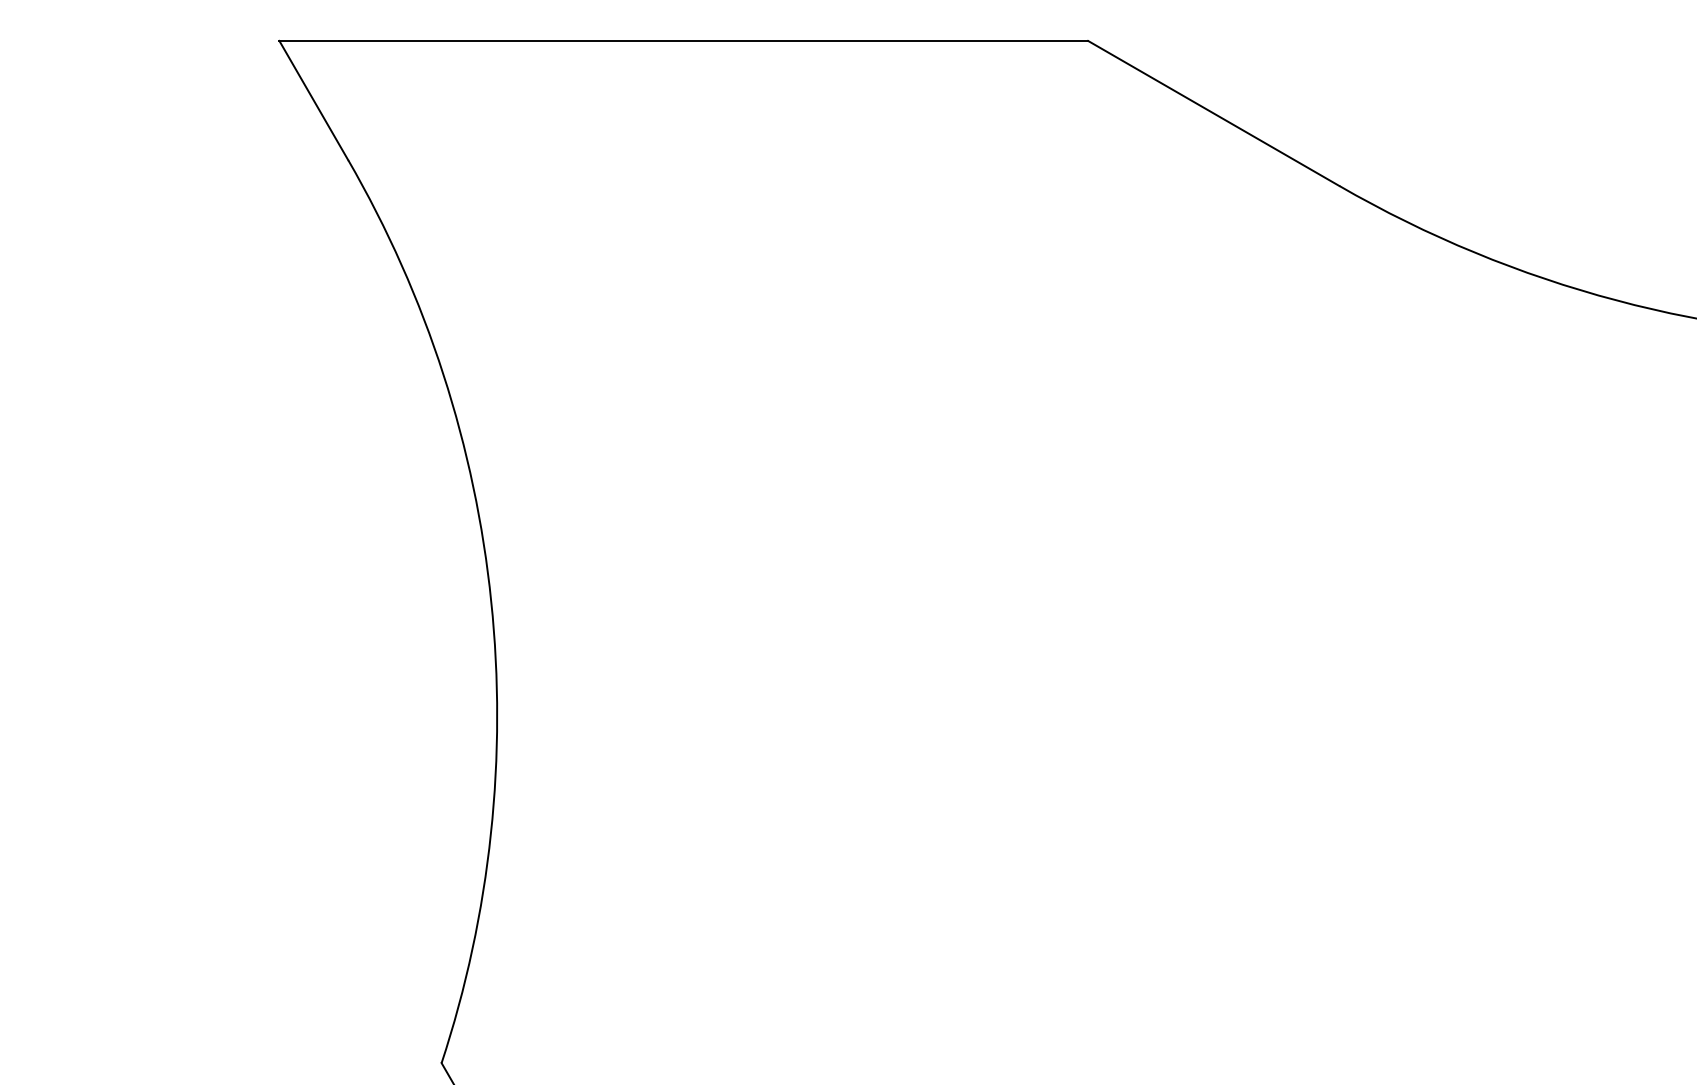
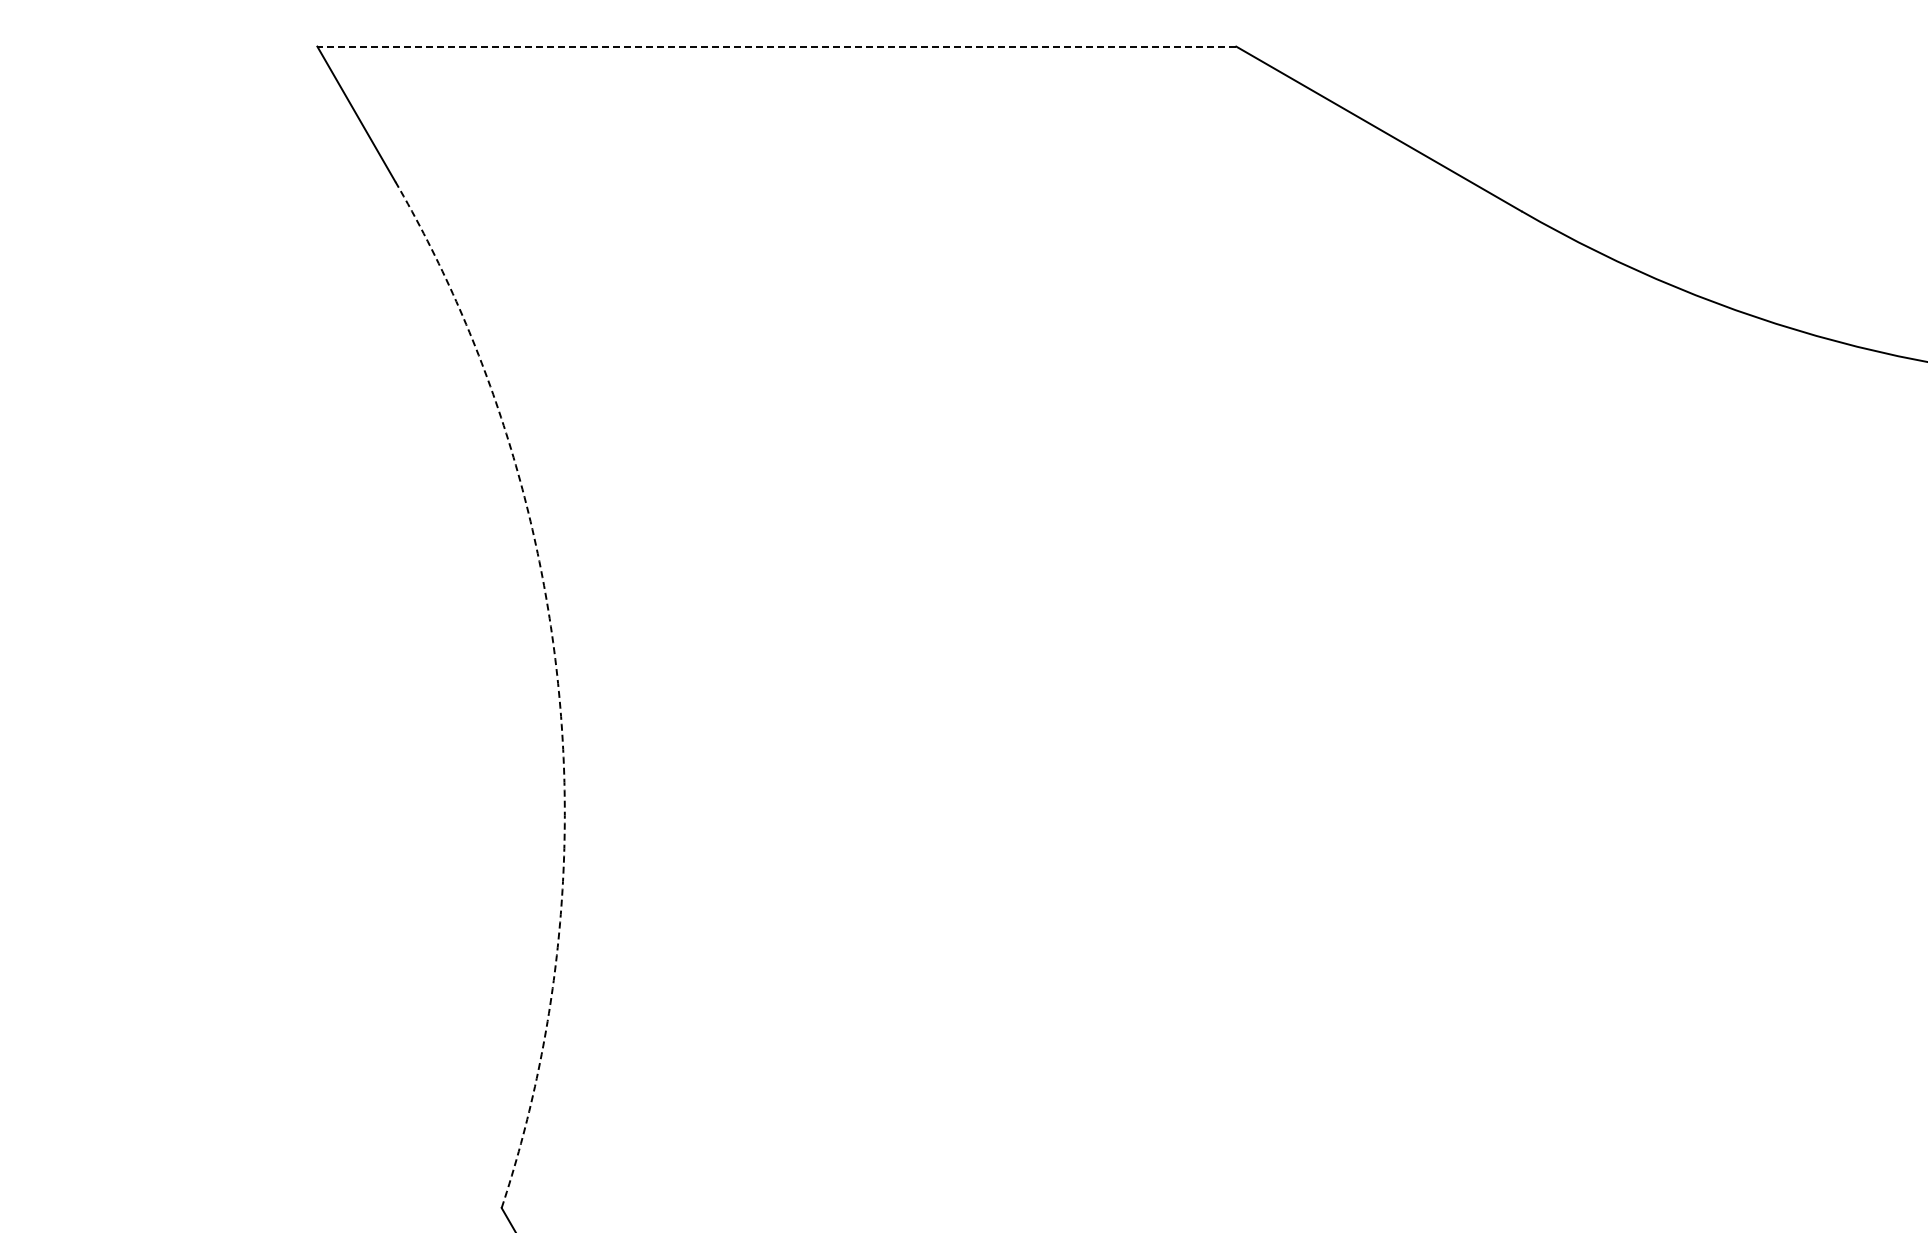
line: (683, 40) -> (776, 46), solid -> dashed
arc: (491, 601) -> (558, 683), solid -> dashed

